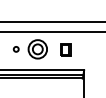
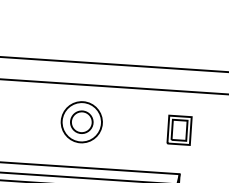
circle: (15, 49) -> (33, 119), removed
part: (65, 49) -> (178, 129), moved

